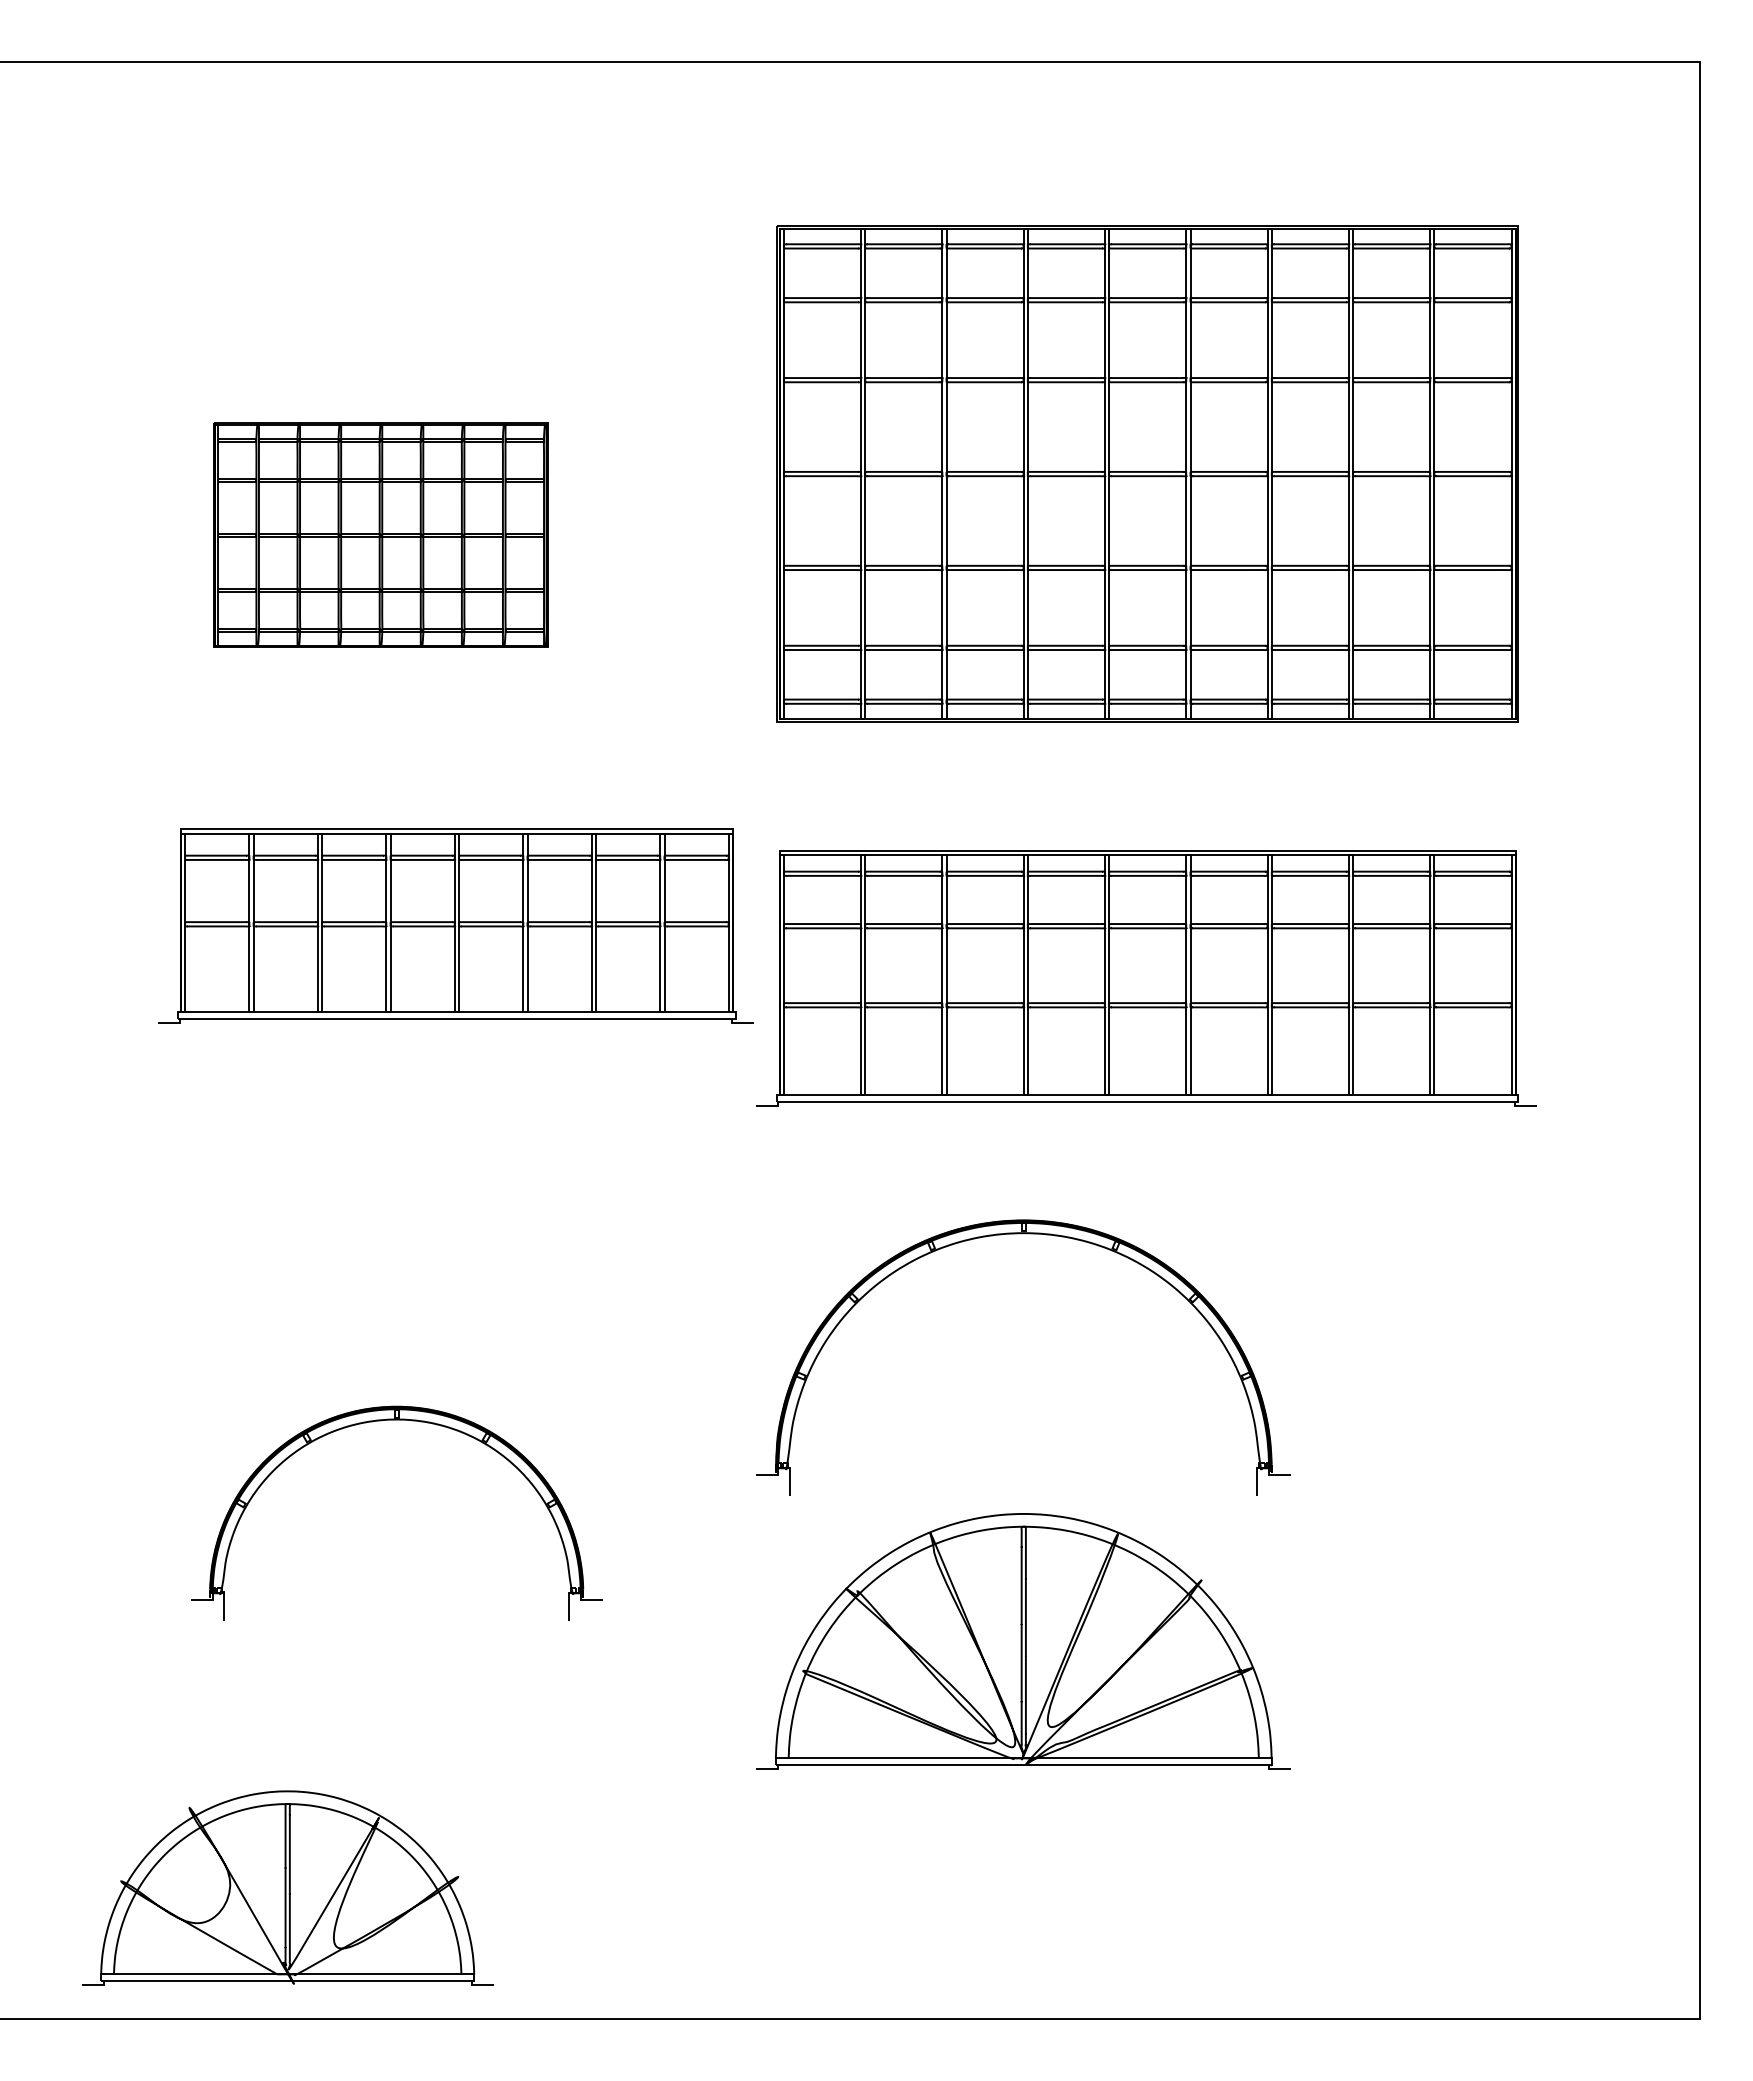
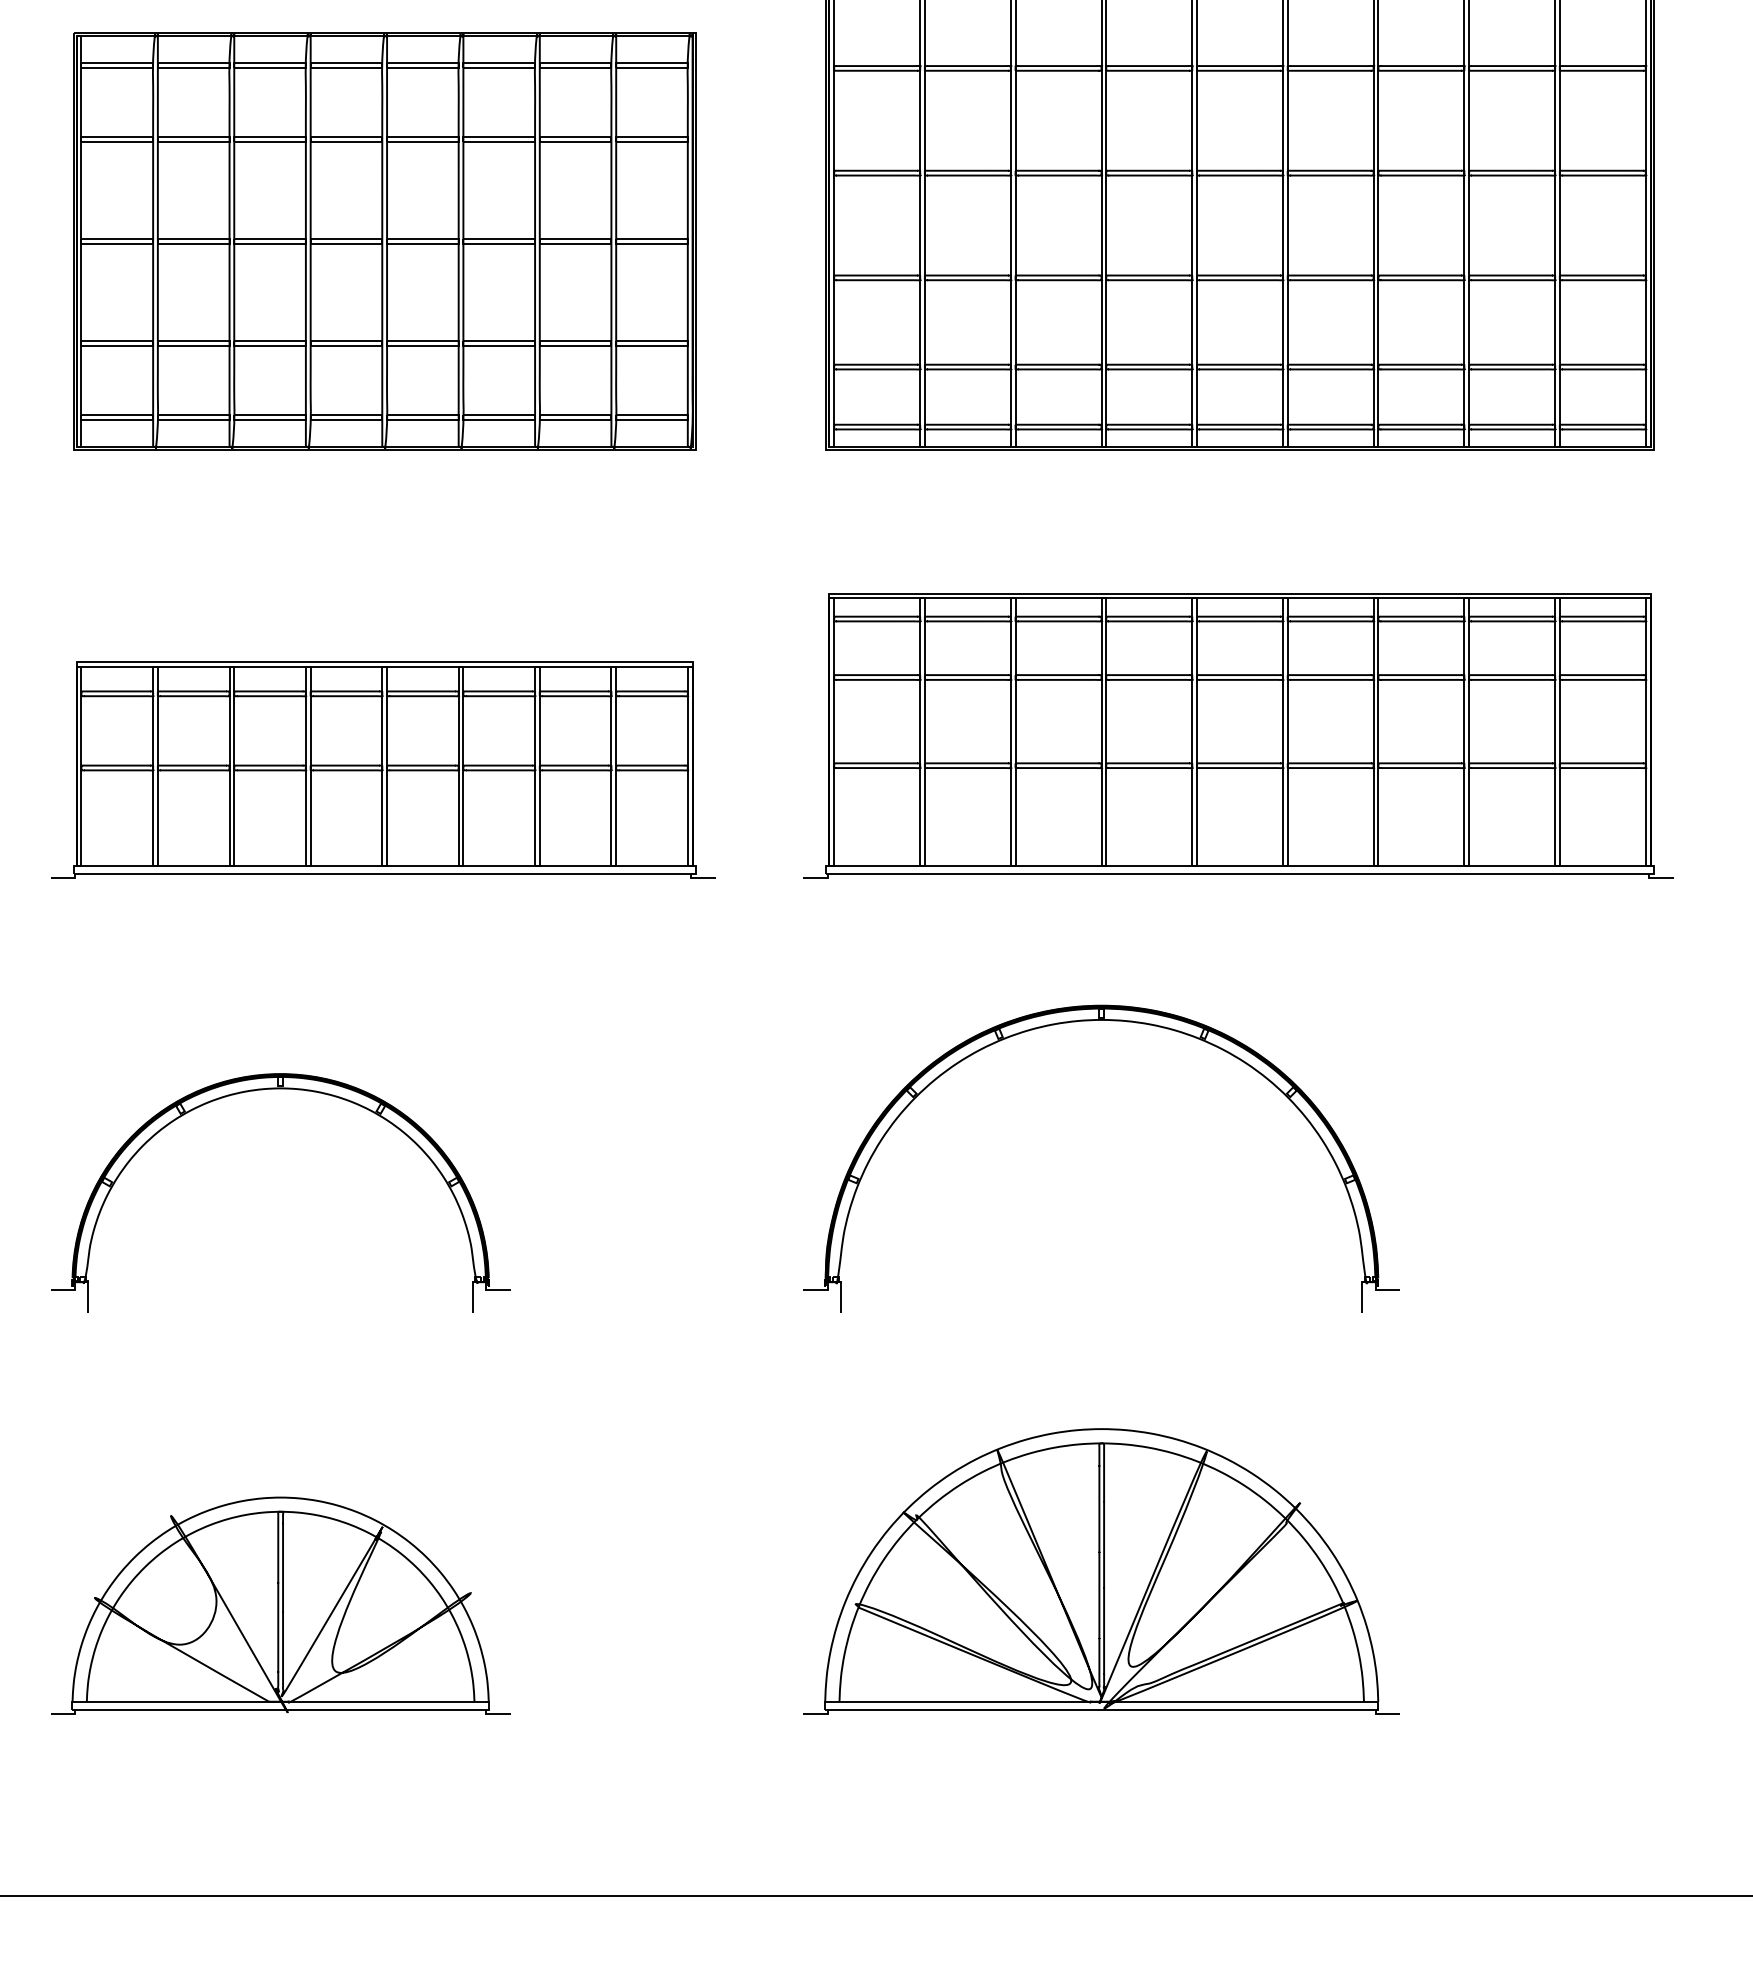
part: (380, 535) -> (384, 241), size x1.67
part: (455, 925) -> (383, 769), moved
part: (396, 1420) -> (280, 1089), moved
part: (1023, 1641) -> (1101, 1571), moved
part: (287, 1887) -> (280, 1604), moved

